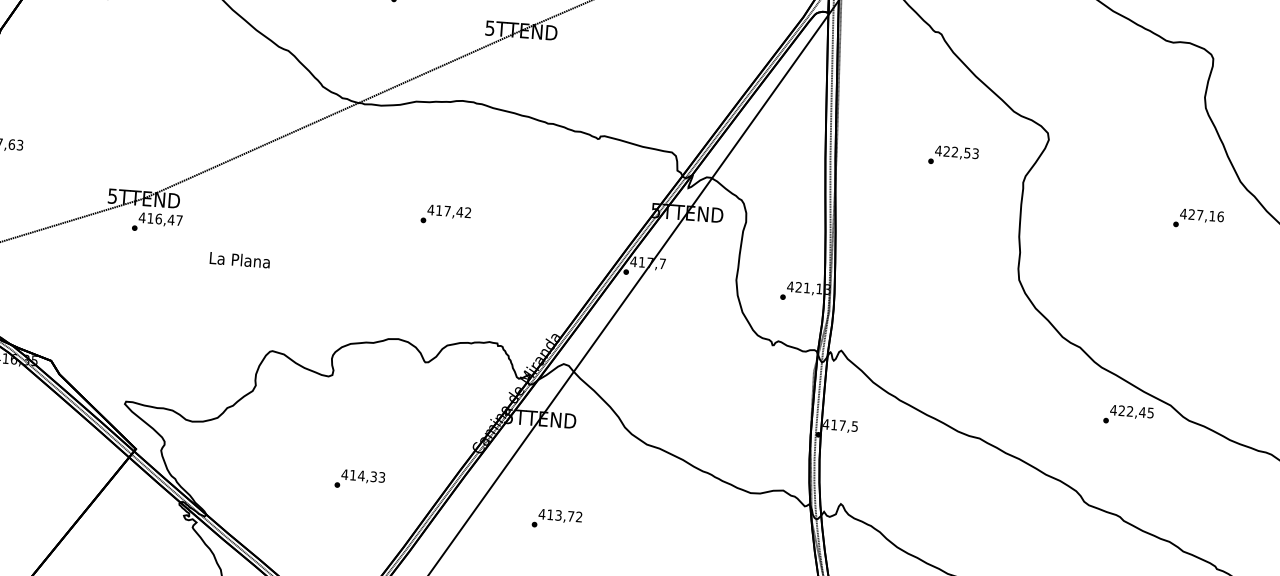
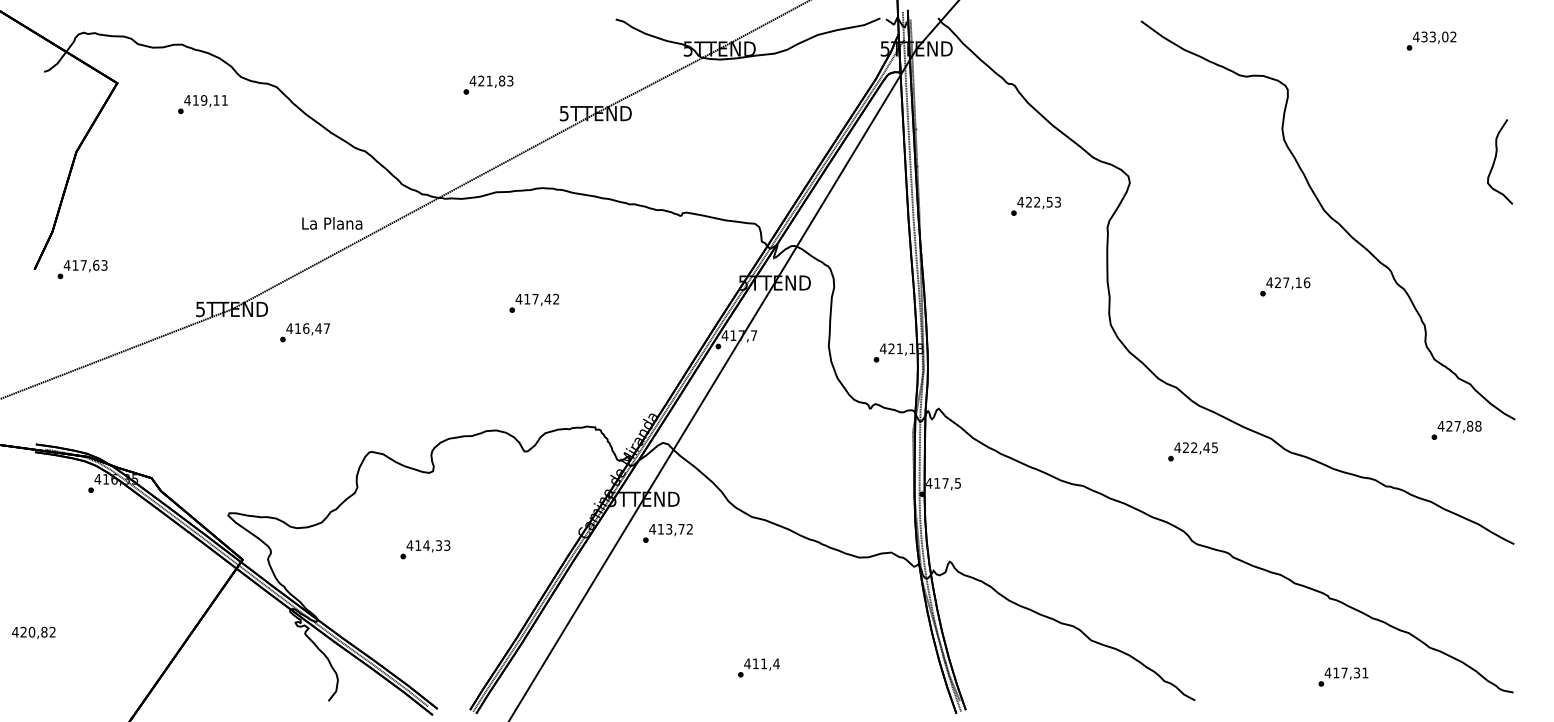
text: (1198, 218) -> (1285, 286), moved
text: (156, 222) -> (304, 332), moved
text: (240, 260) -> (332, 223), moved
text: (1128, 415) -> (1192, 451), moved
text: (360, 479) -> (425, 549), moved
text: (556, 518) -> (667, 532), moved

